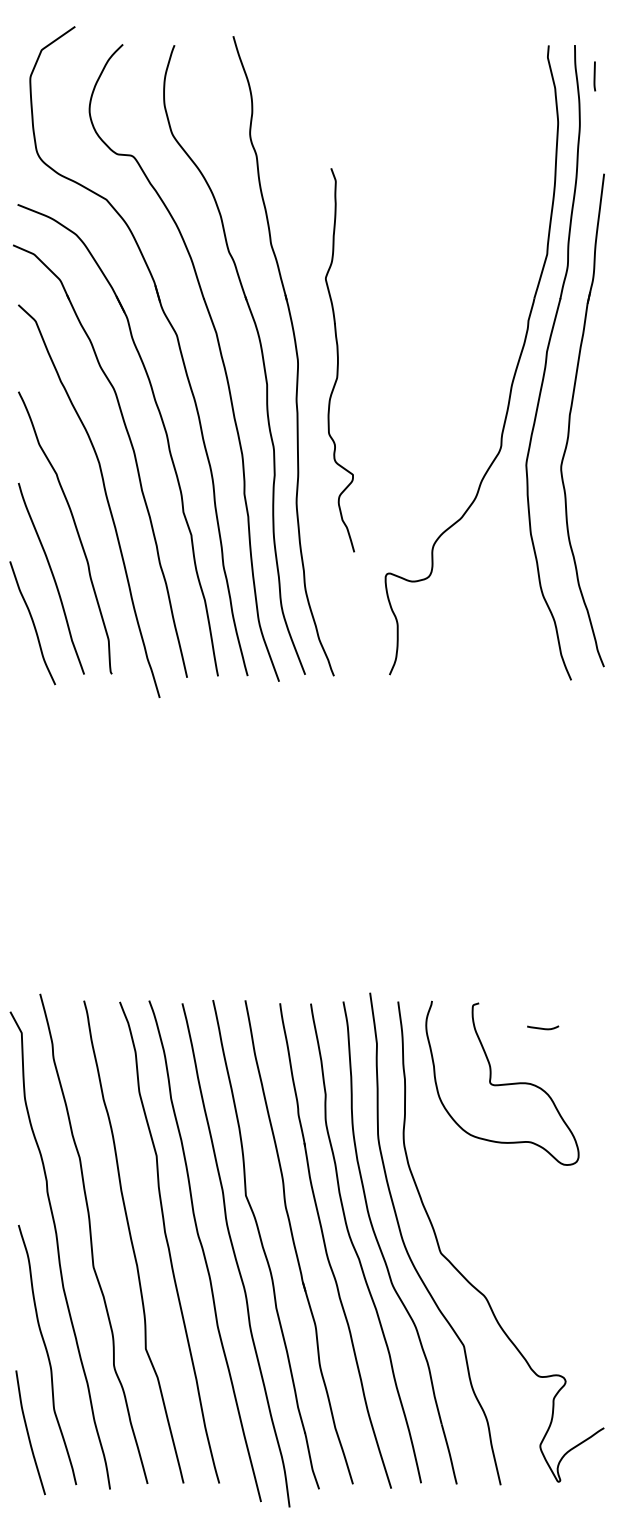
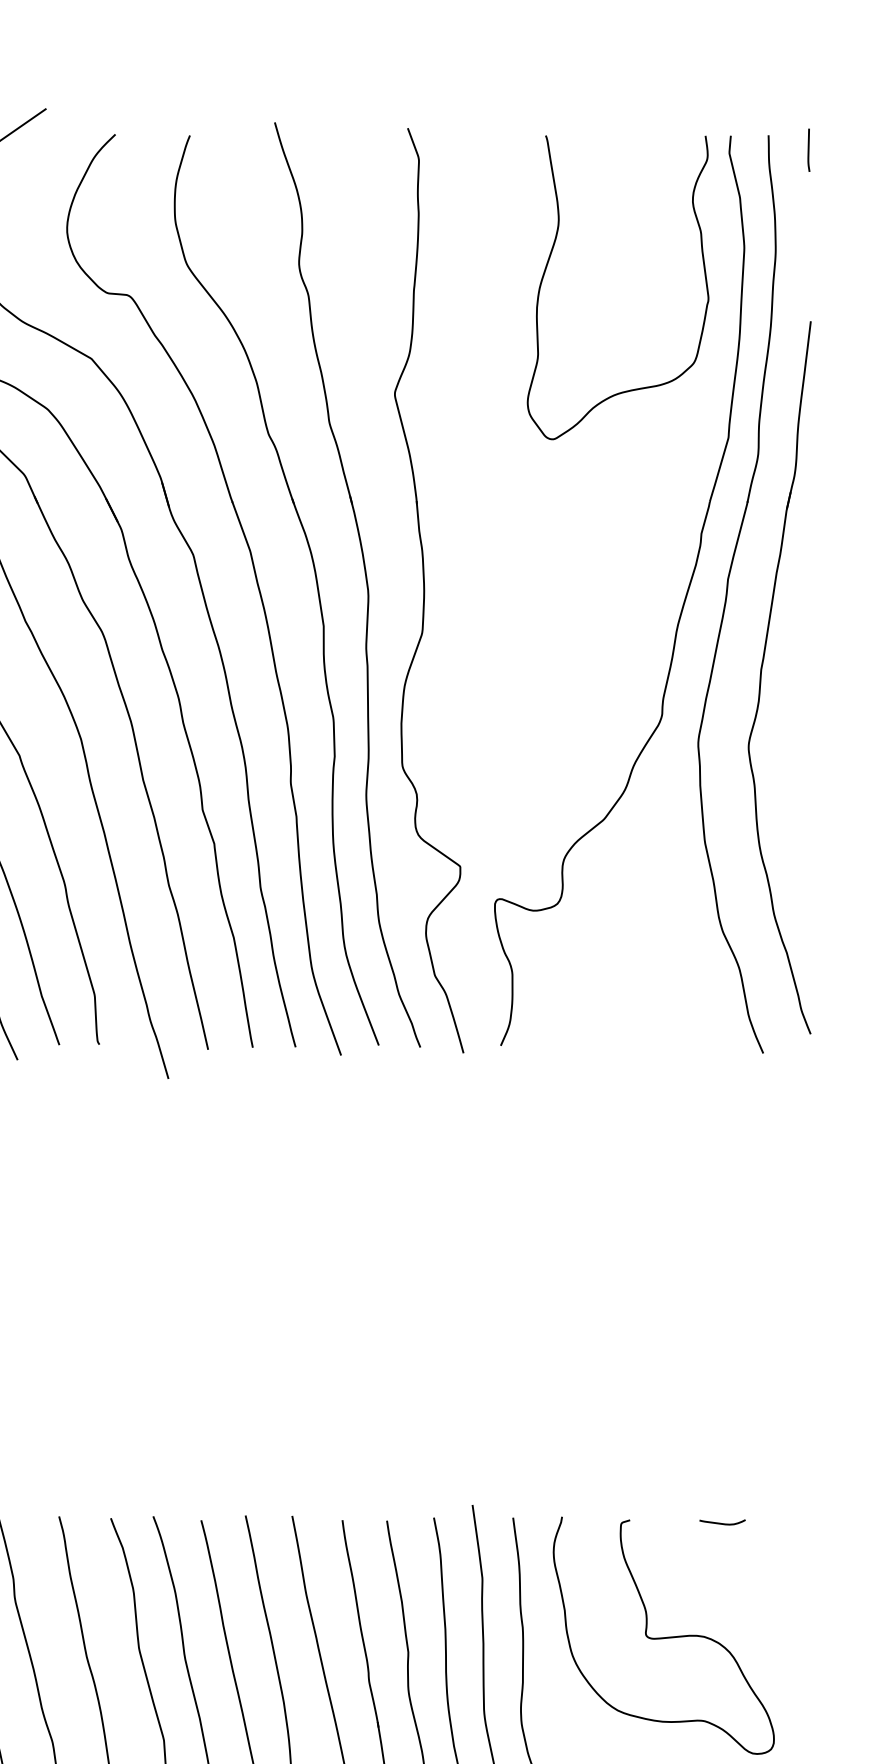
line: (594, 76) -> (808, 150), moved
curve: (422, 135) -> (548, 265), added
part: (339, 360) -> (428, 591), size x1.67
curve: (543, 1028) -> (723, 1523), moved

